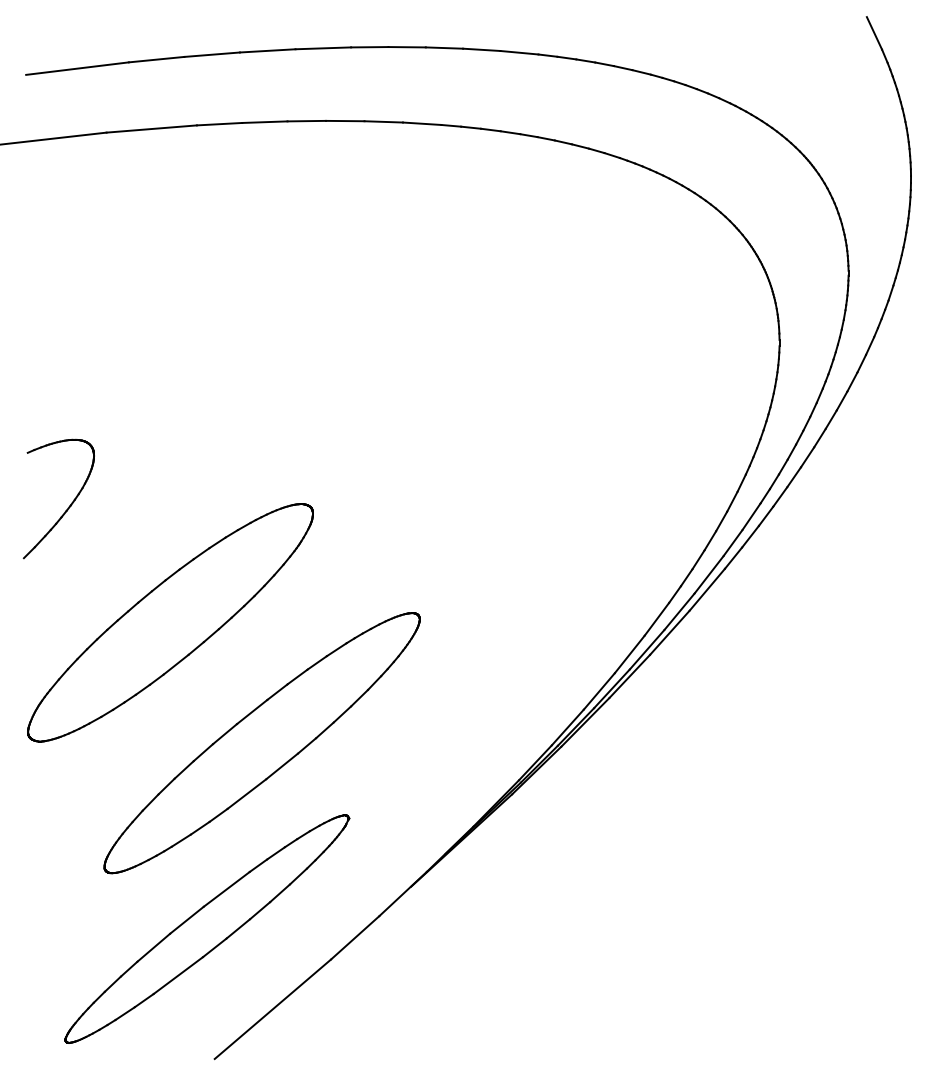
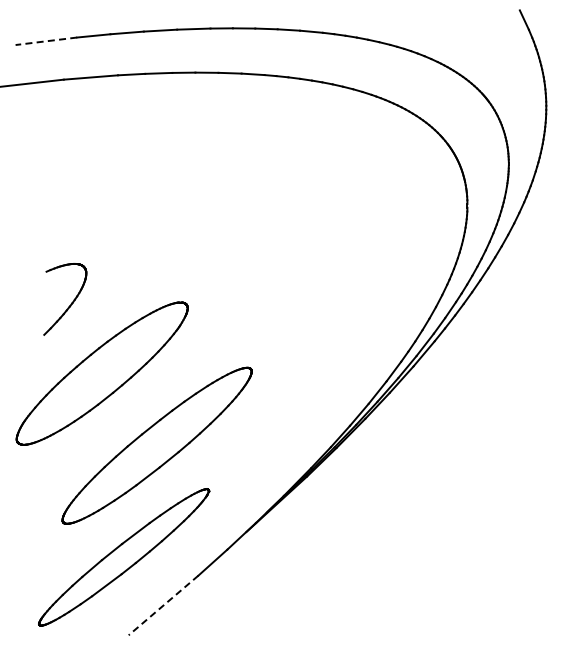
line: (76, 68) -> (45, 41), solid -> dashed
part: (69, 504) -> (71, 302), moved
line: (272, 1009) -> (163, 605), solid -> dashed

